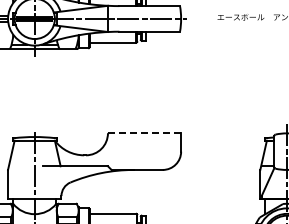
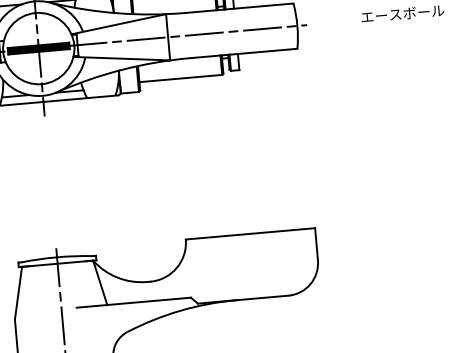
line: (144, 133) -> (250, 234), dashed -> solid

